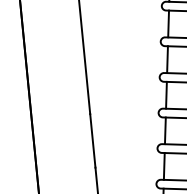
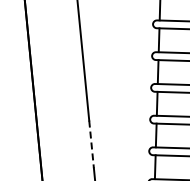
line: (92, 140) -> (91, 144), solid -> dashed

